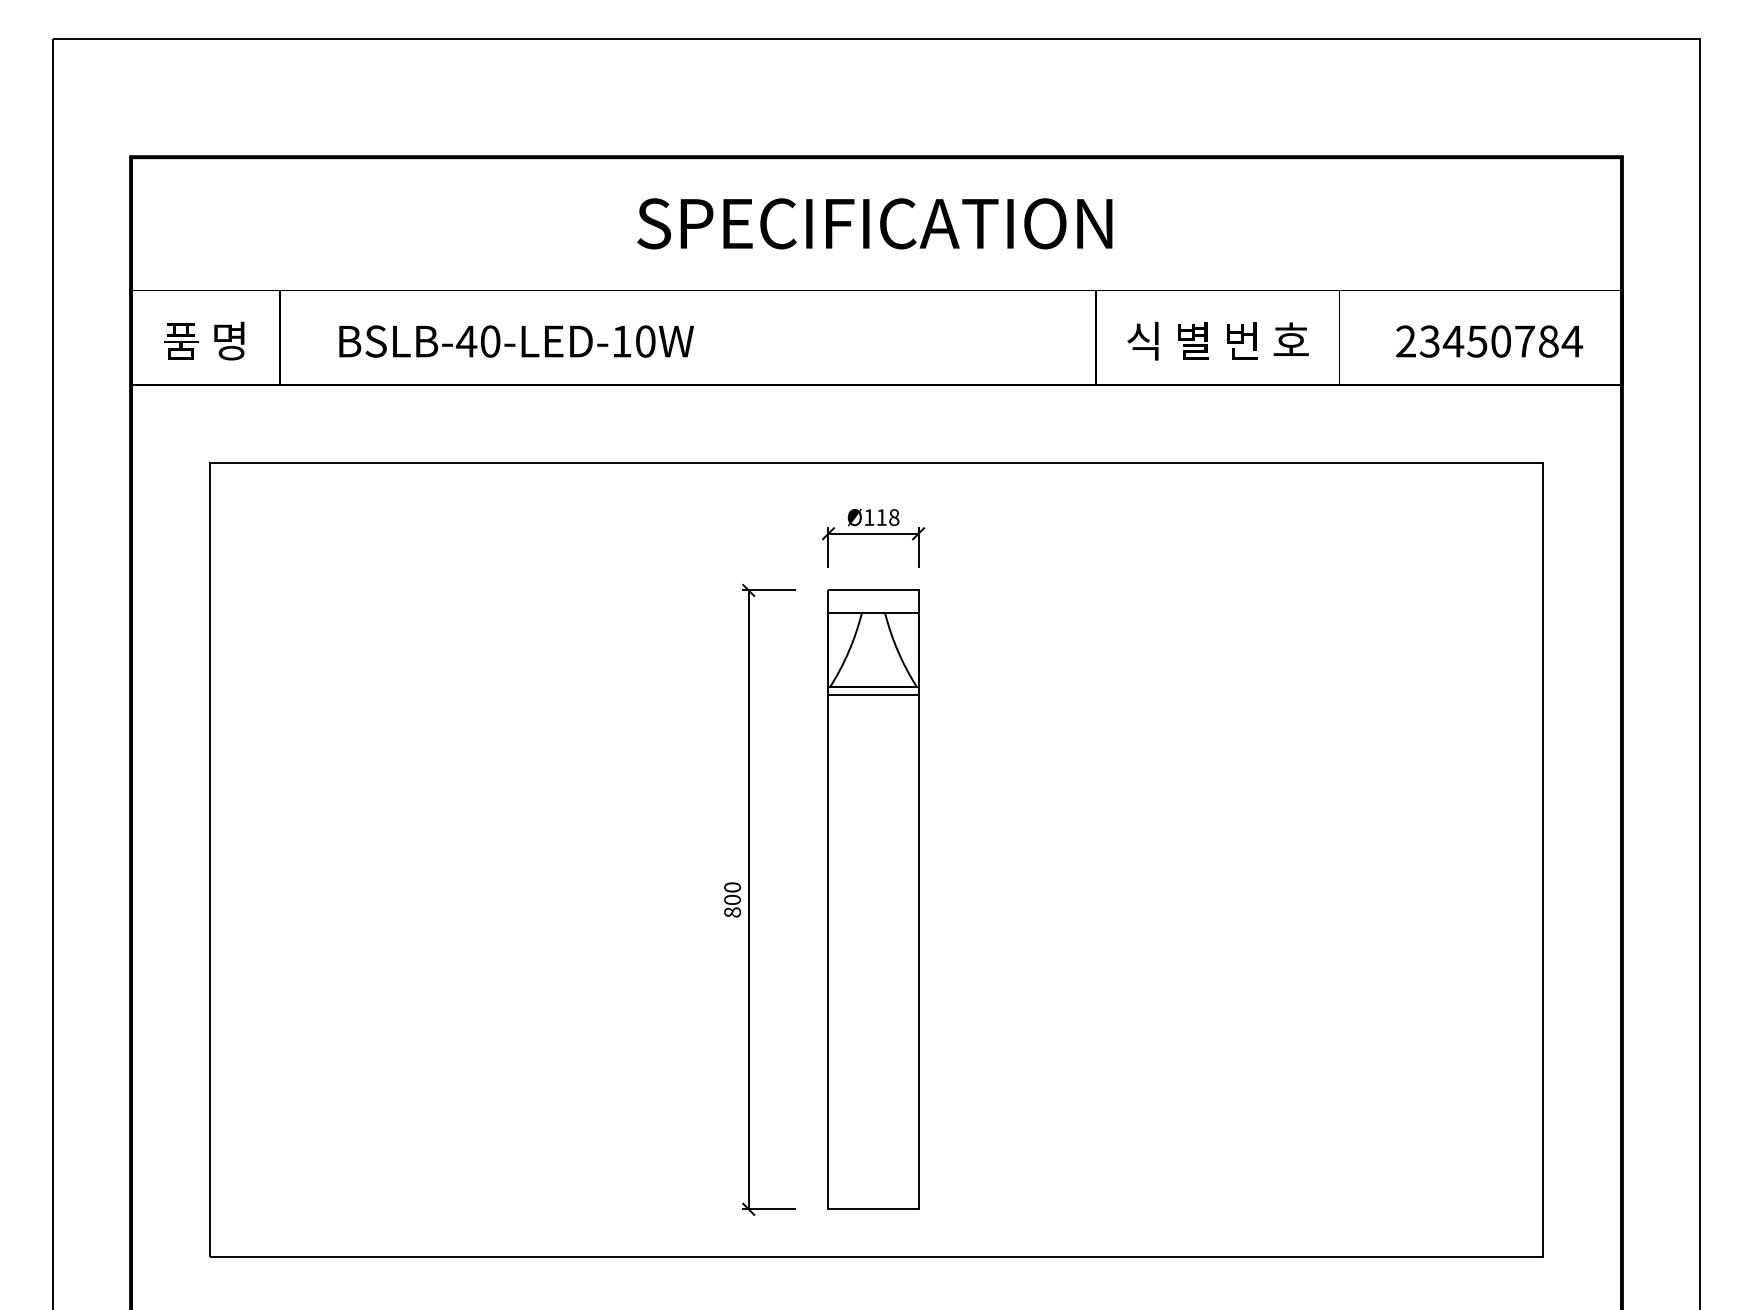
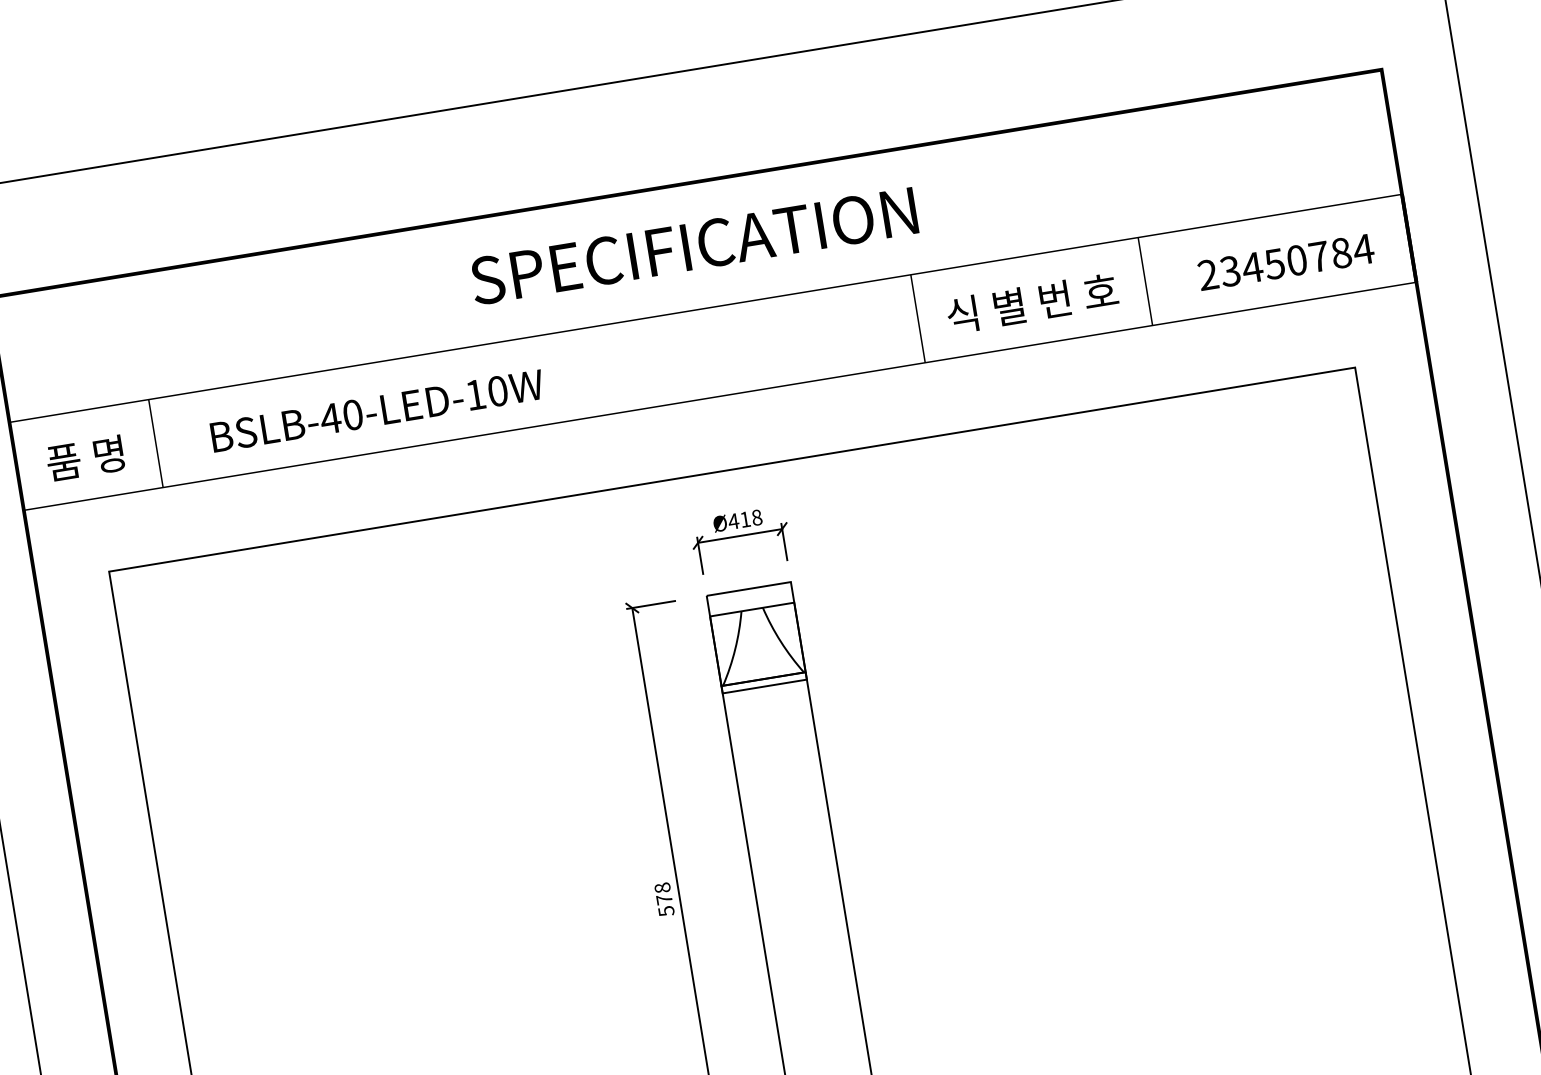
text: (868, 517) -> (732, 521), 118 -> 418
text: (732, 899) -> (664, 899), 800 -> 578

